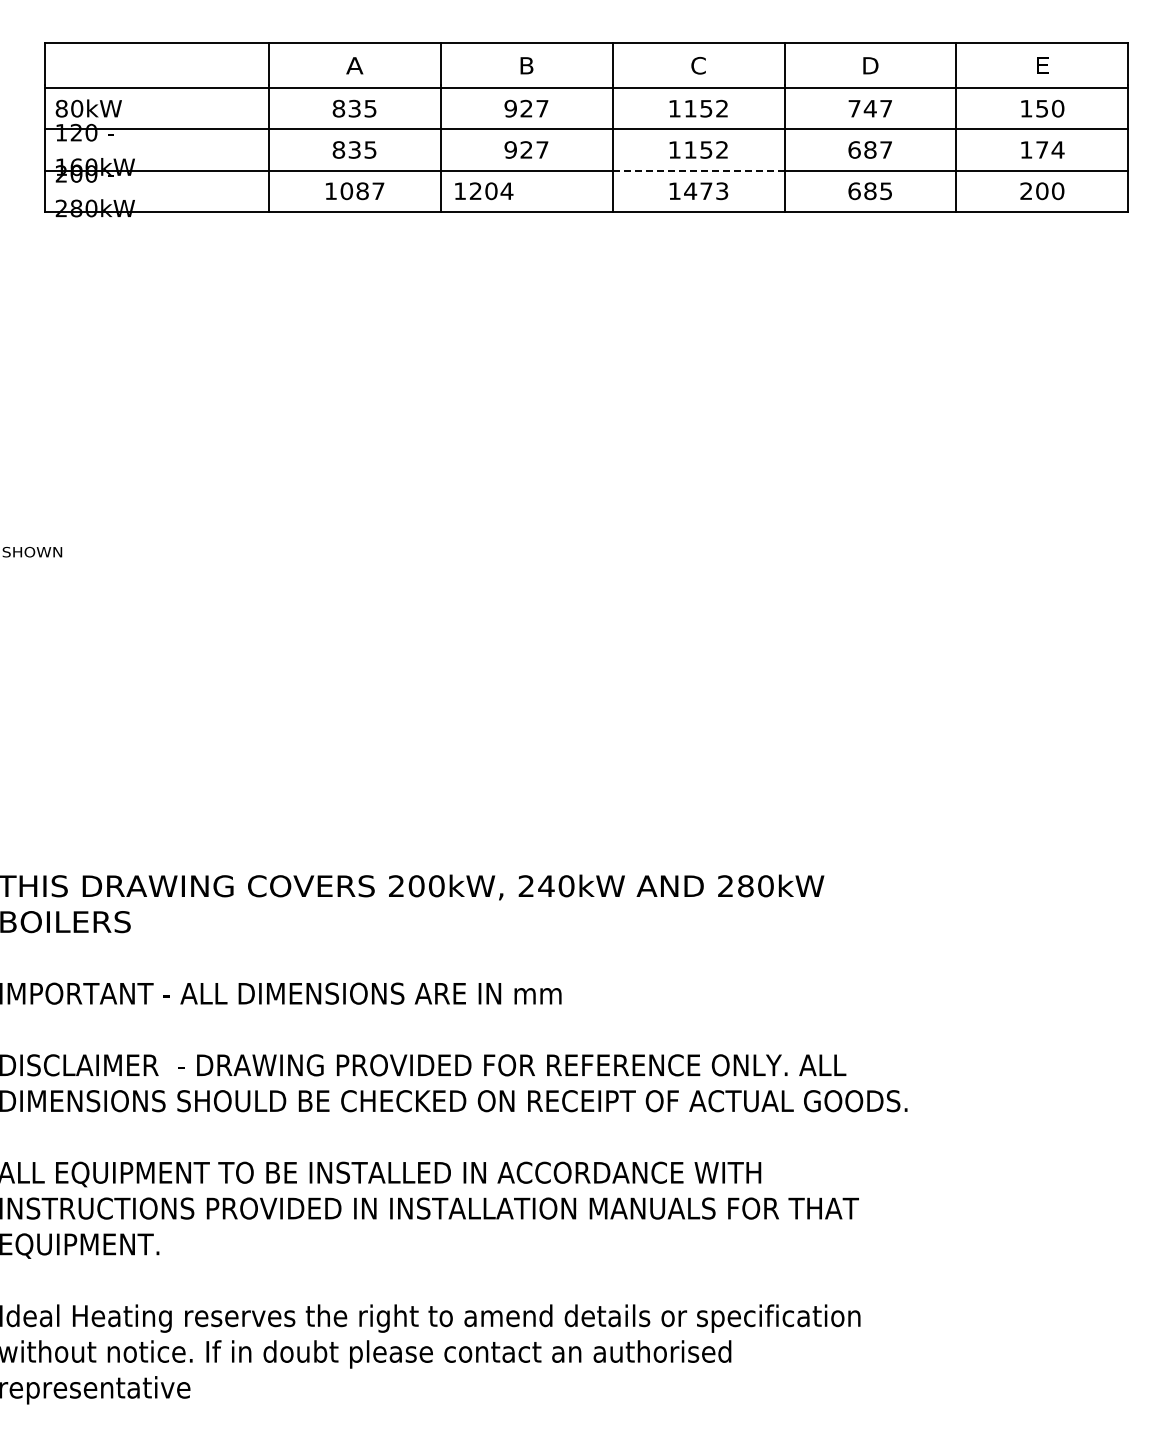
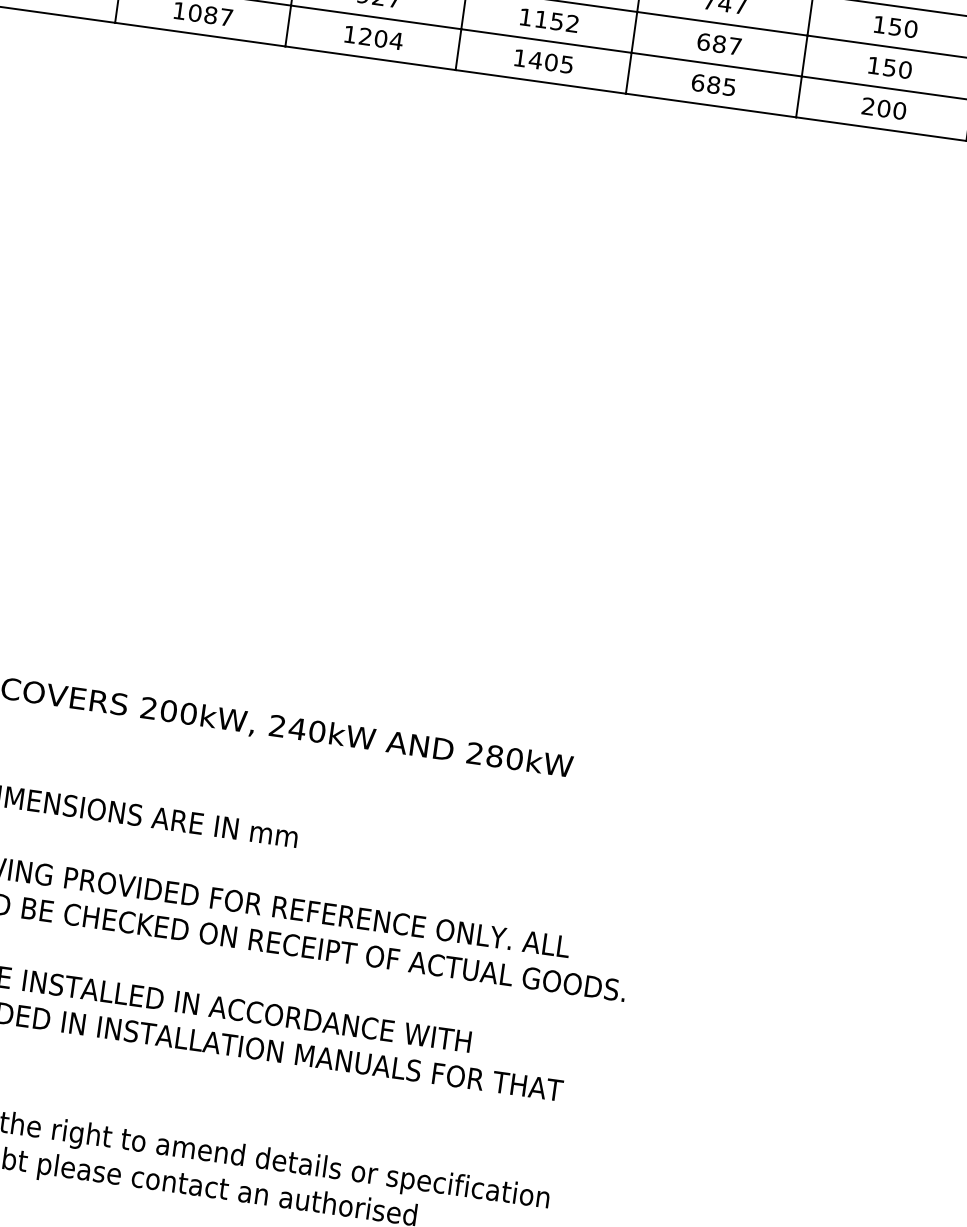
text: (1050, 149) -> (897, 68), 174 -> 150
line: (698, 170) -> (546, 40), dashed -> solid
text: (484, 191) -> (374, 38), moved
text: (714, 191) -> (559, 63), 1473 -> 1405

